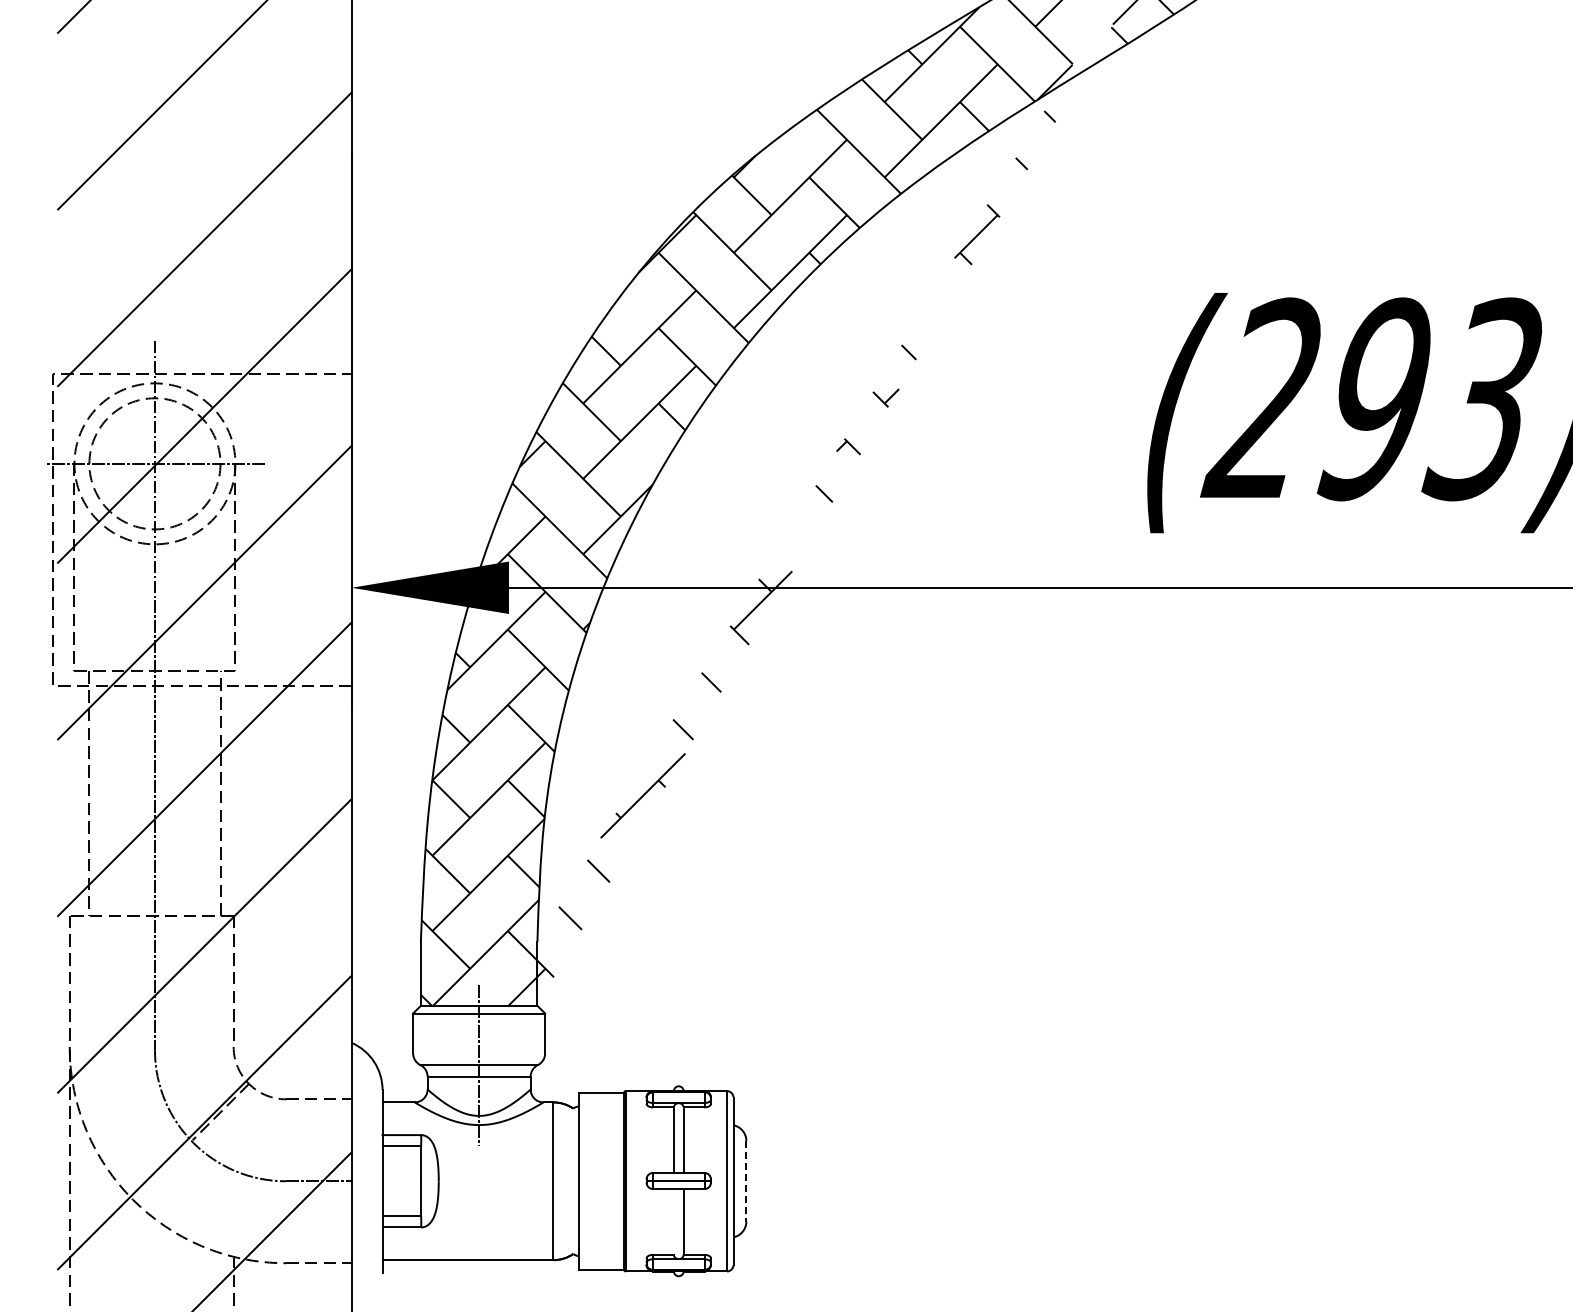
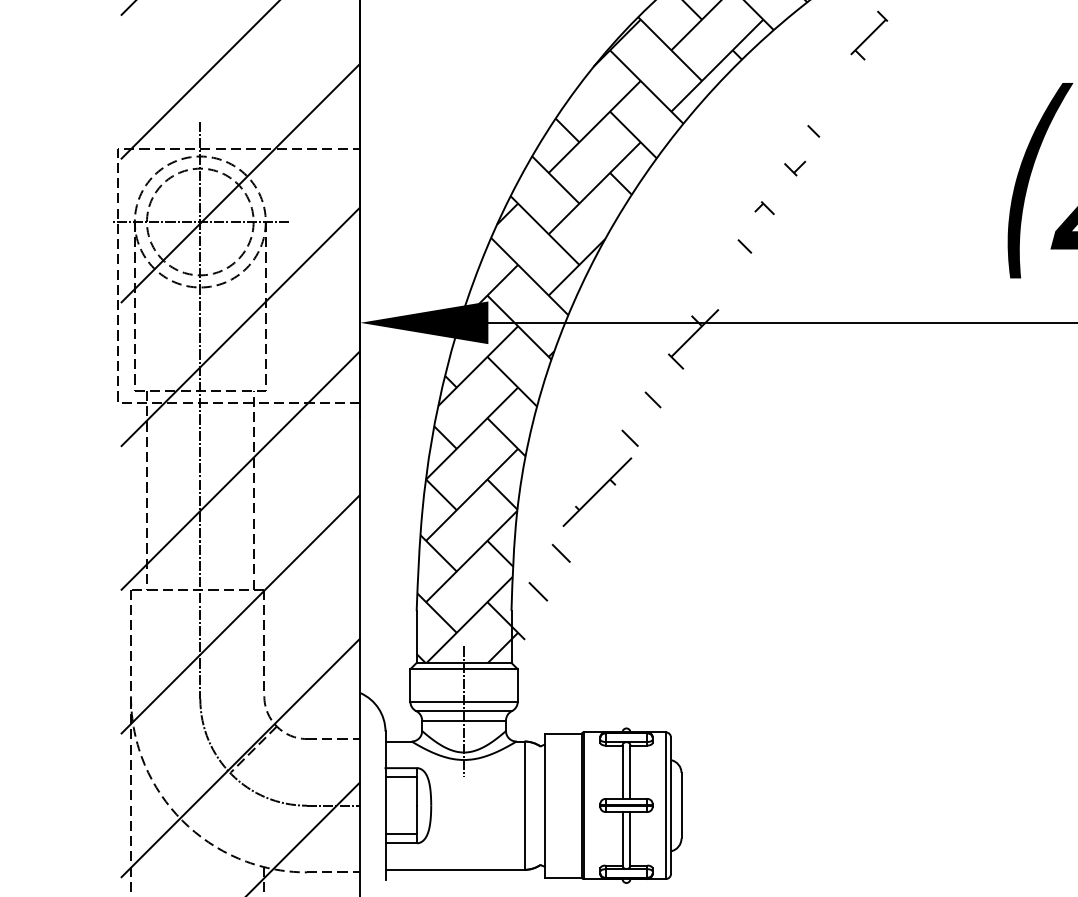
line: (479, 1053) -> (464, 701), added
line: (746, 1181) -> (681, 805), dashed -> solid
line: (673, 1221) -> (622, 838), added

